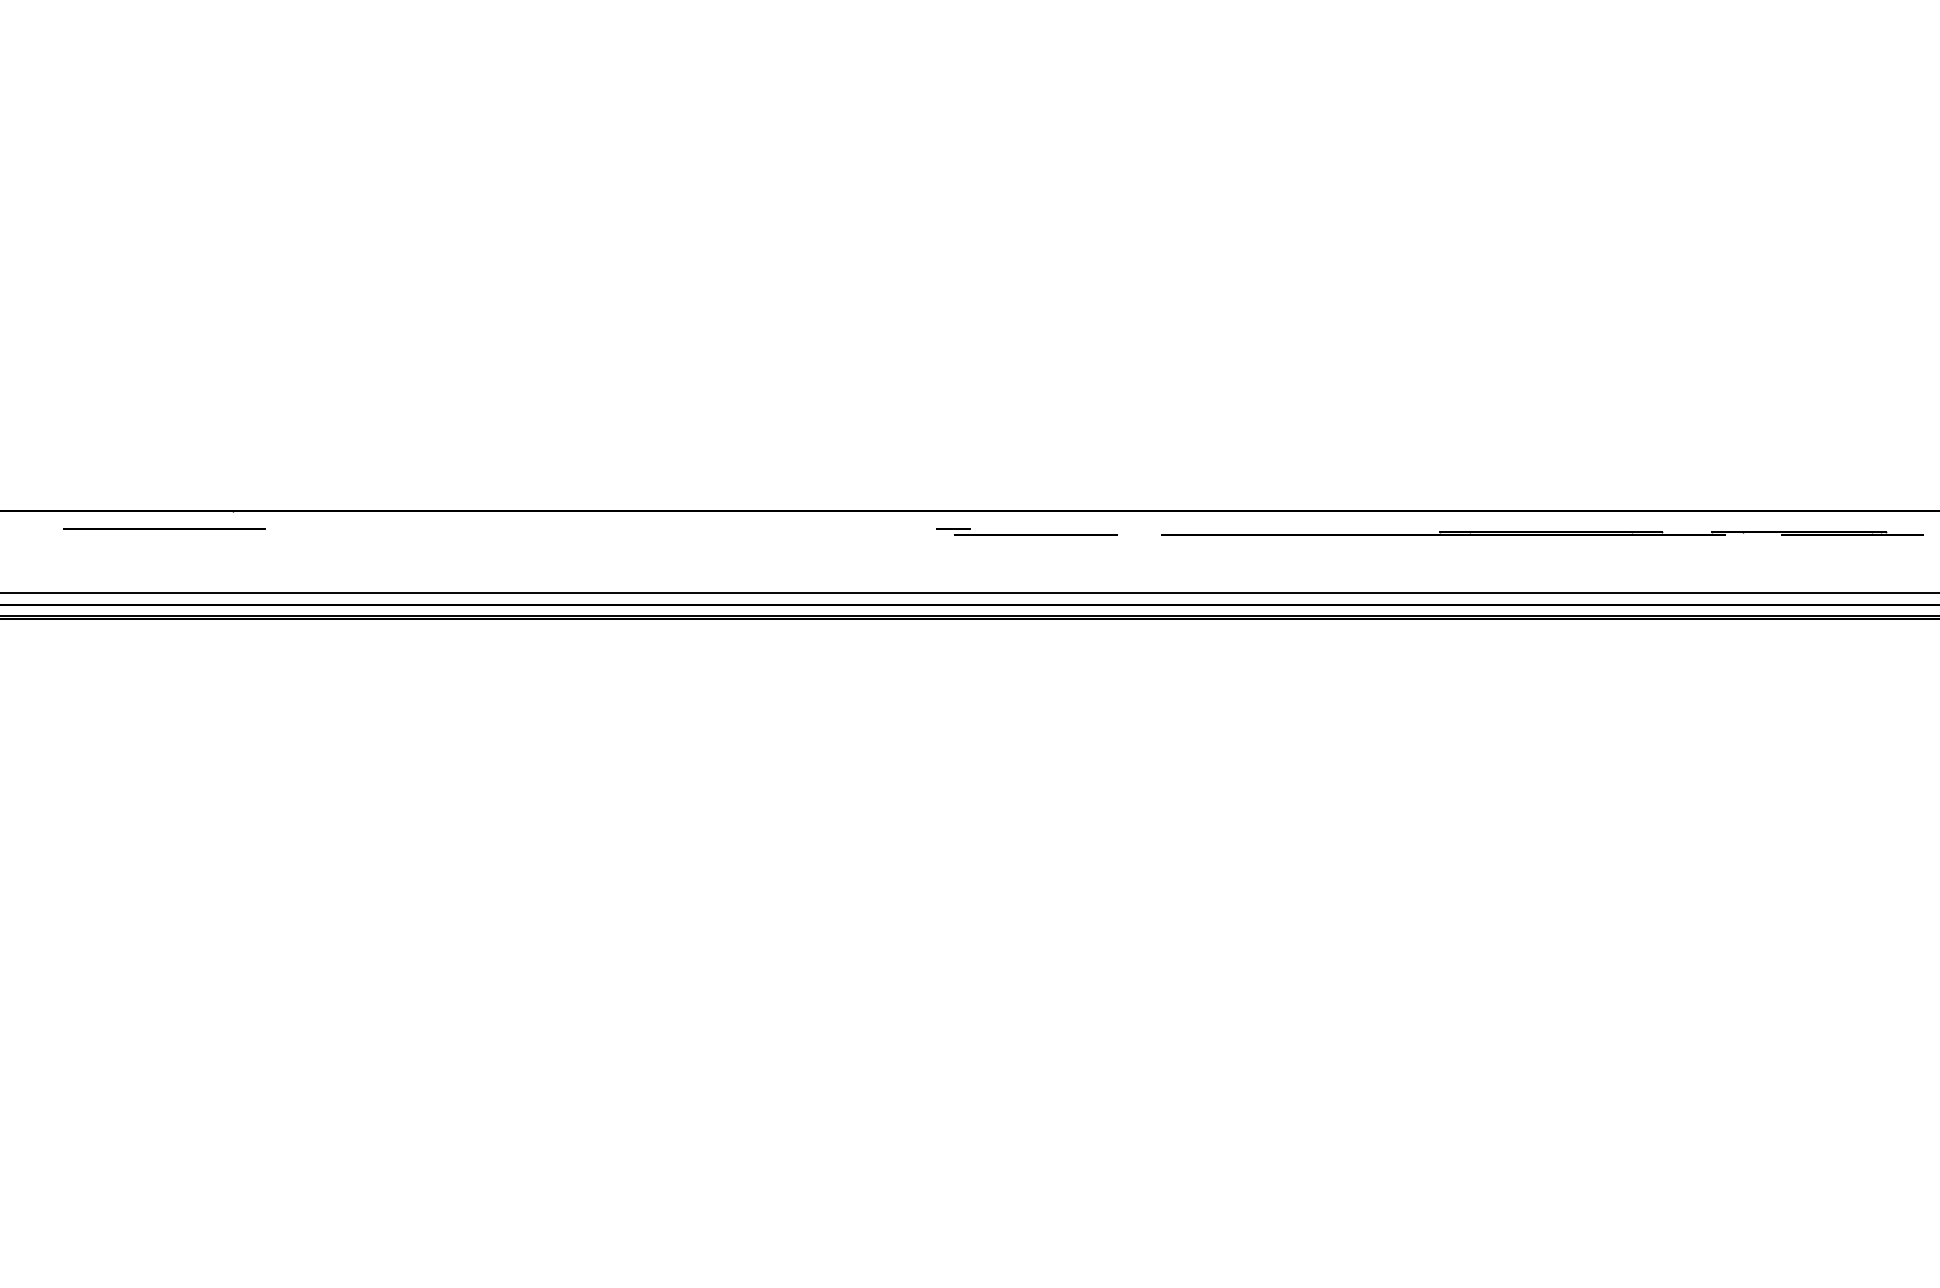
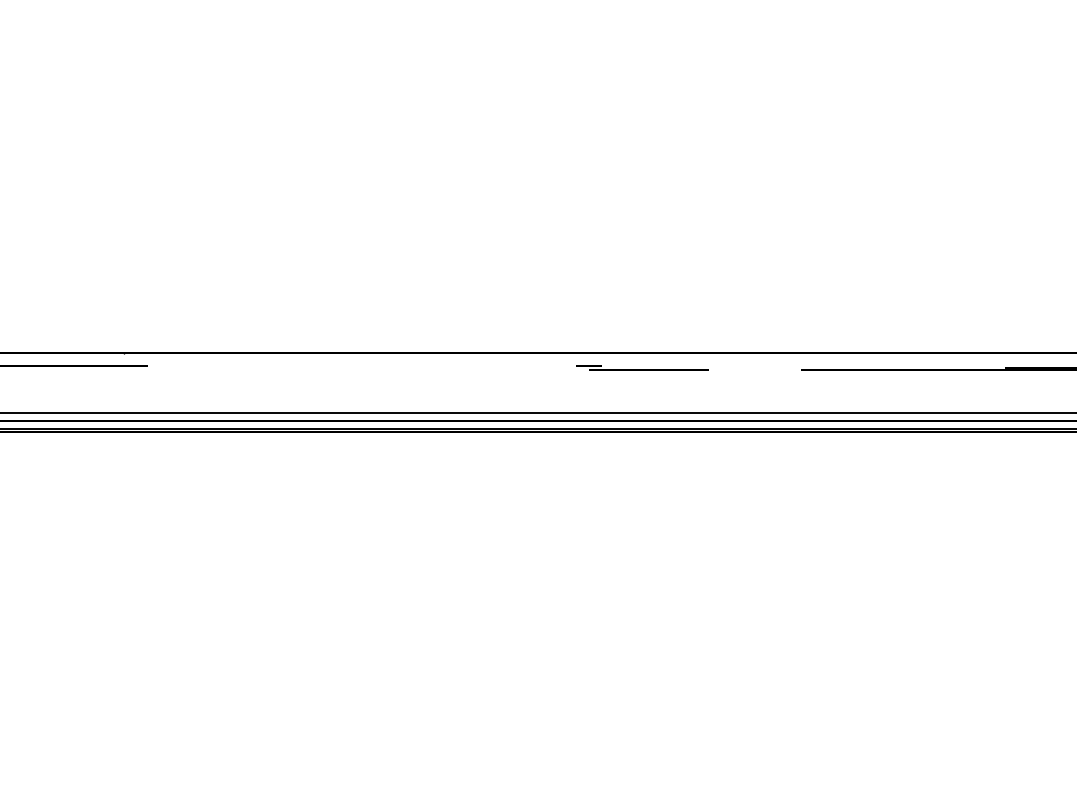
part: (1026, 531) -> (642, 367), moved

